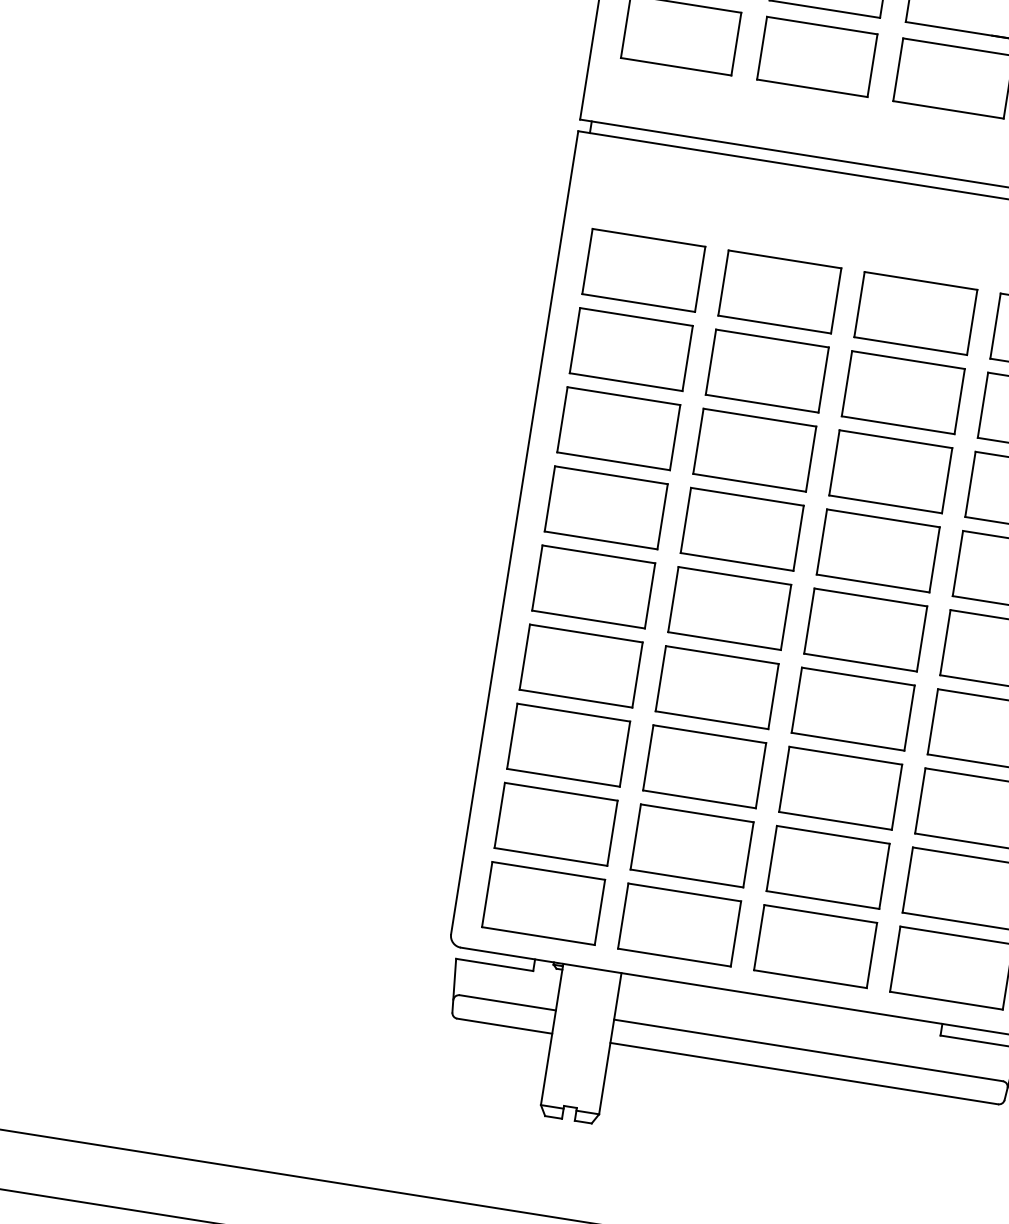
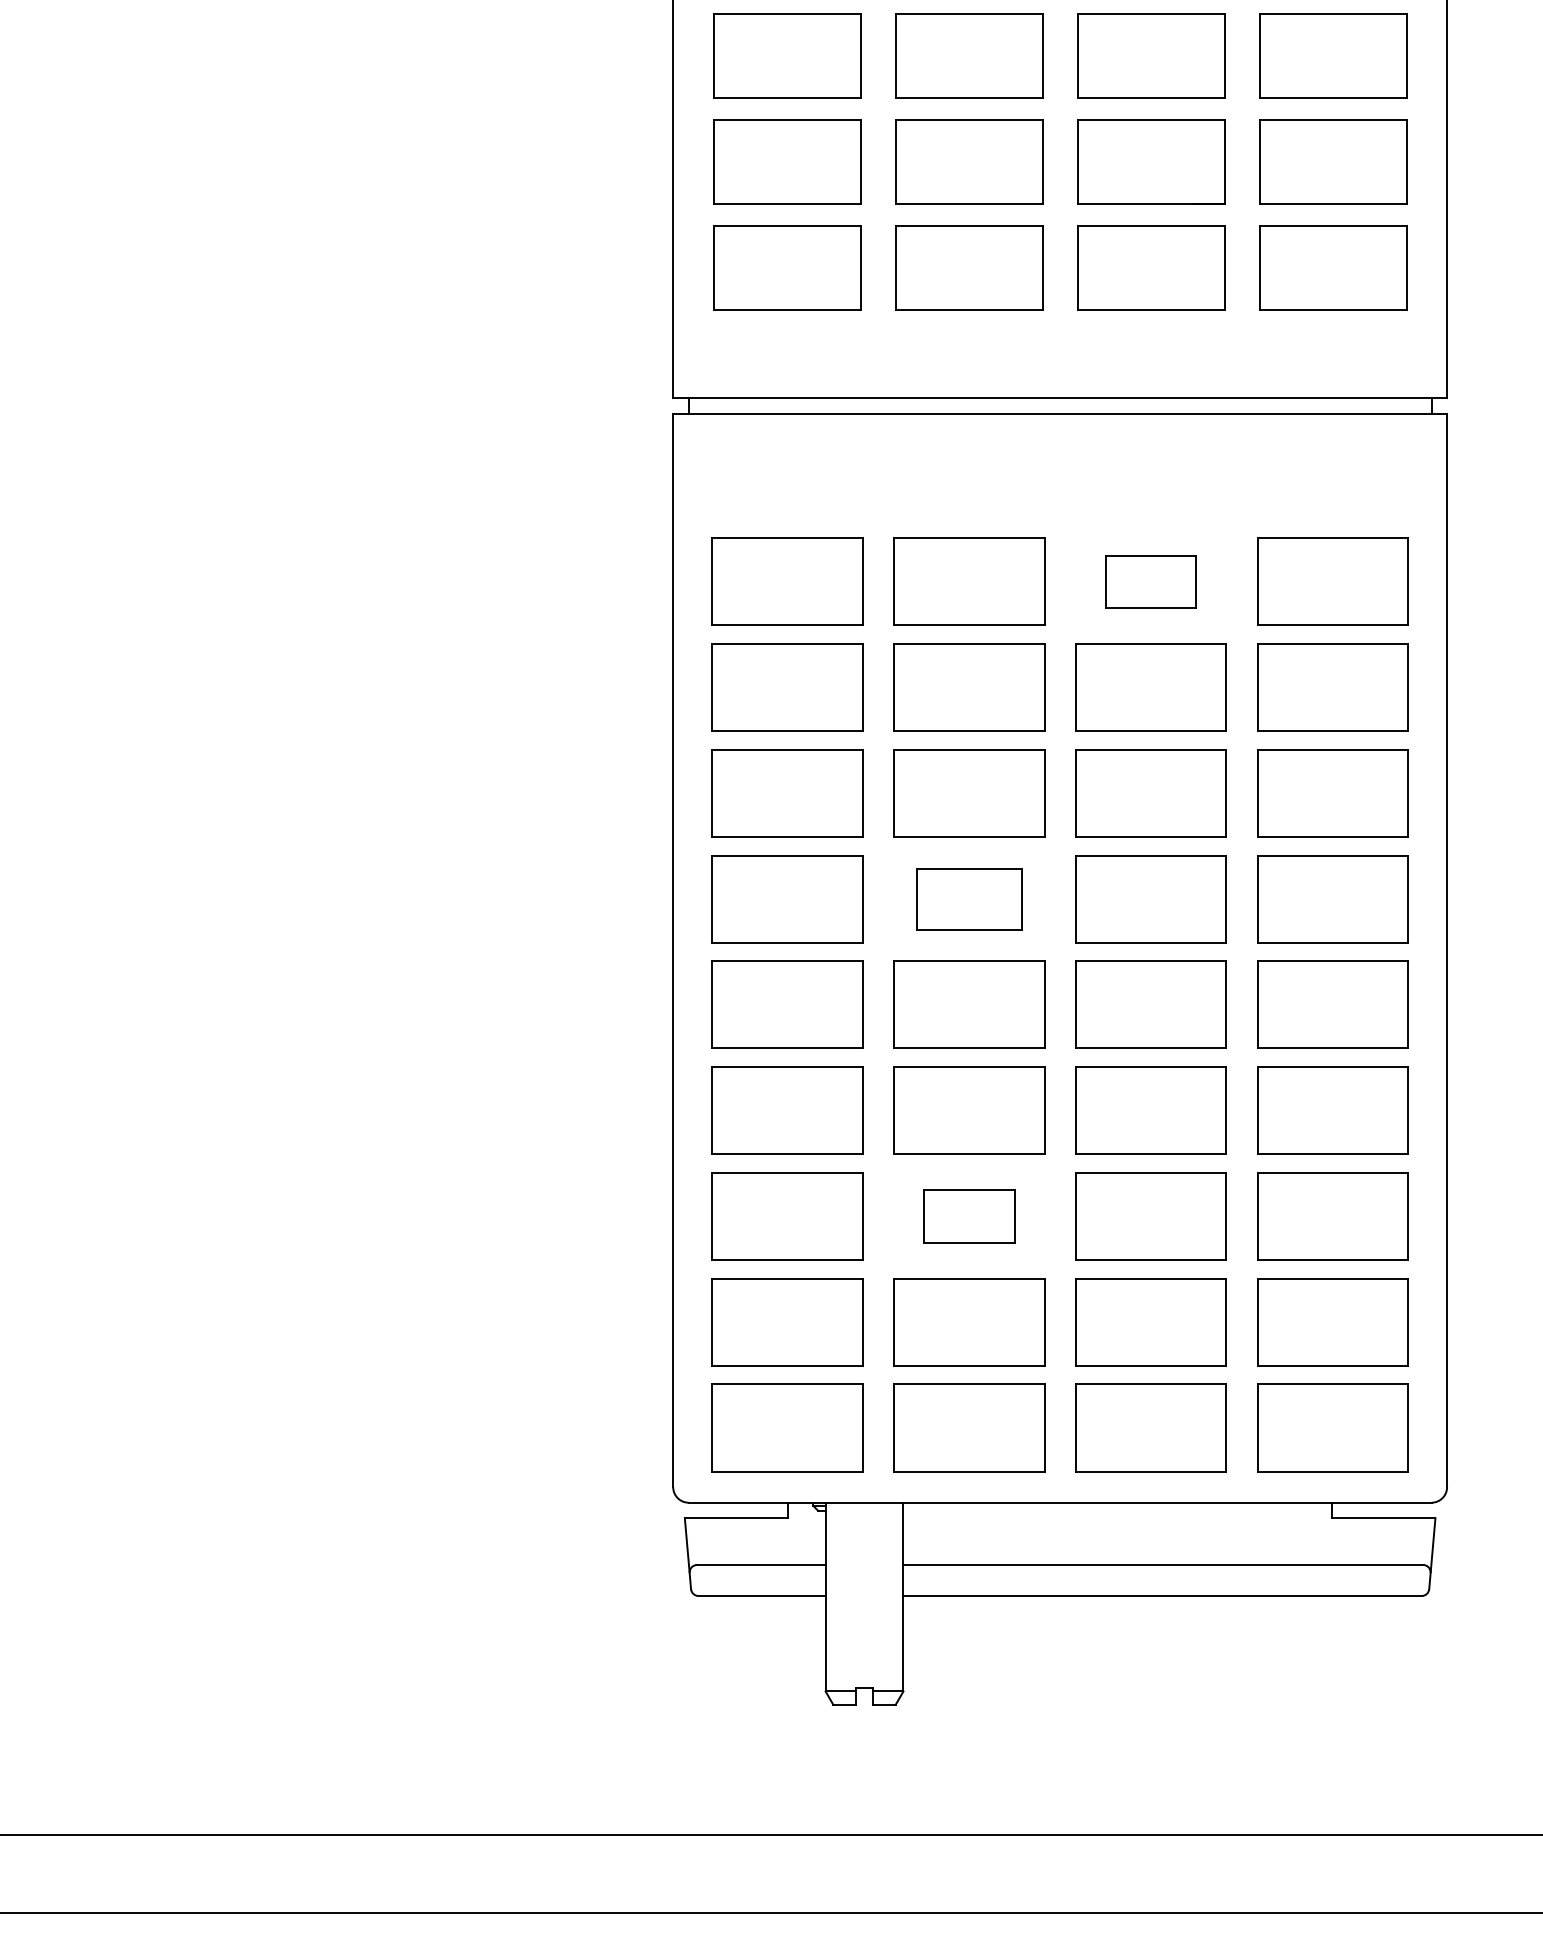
part: (915, 313) -> (1150, 581), size x0.6
part: (742, 529) -> (969, 899), size x0.7
part: (704, 766) -> (969, 1216), size x0.6

